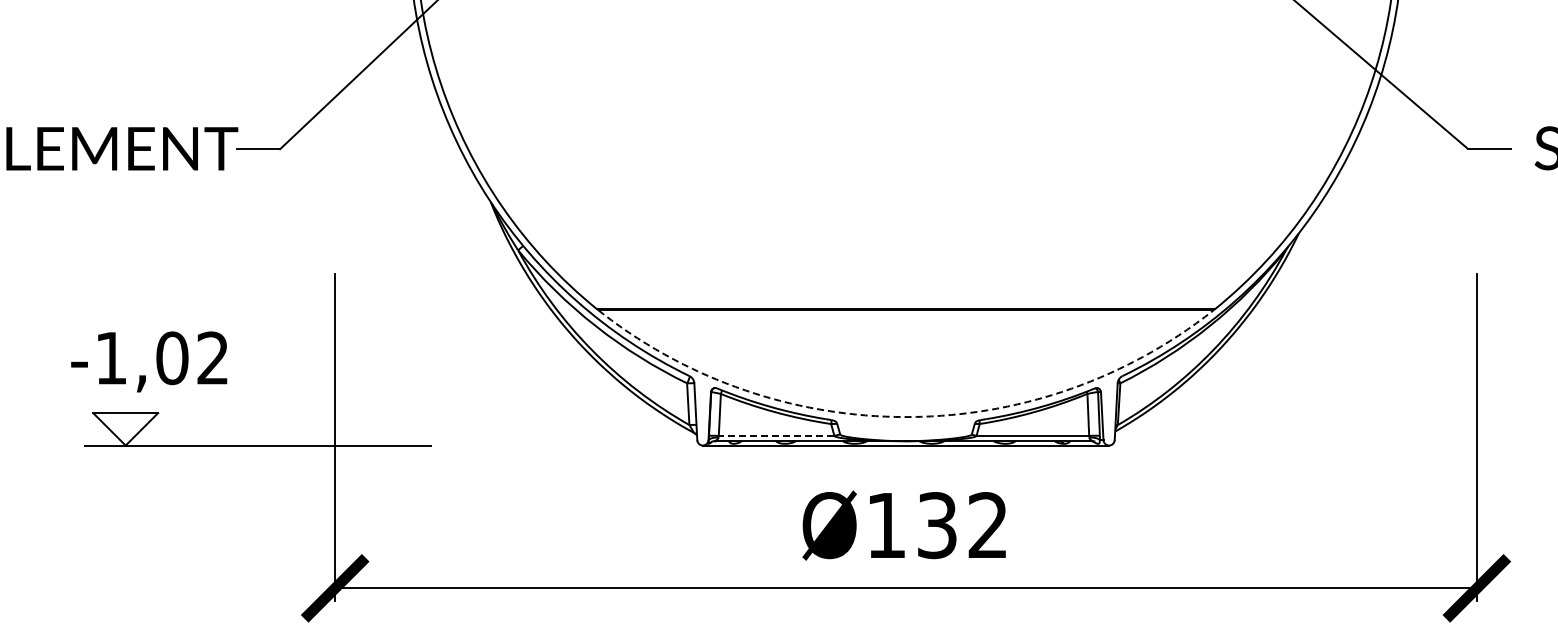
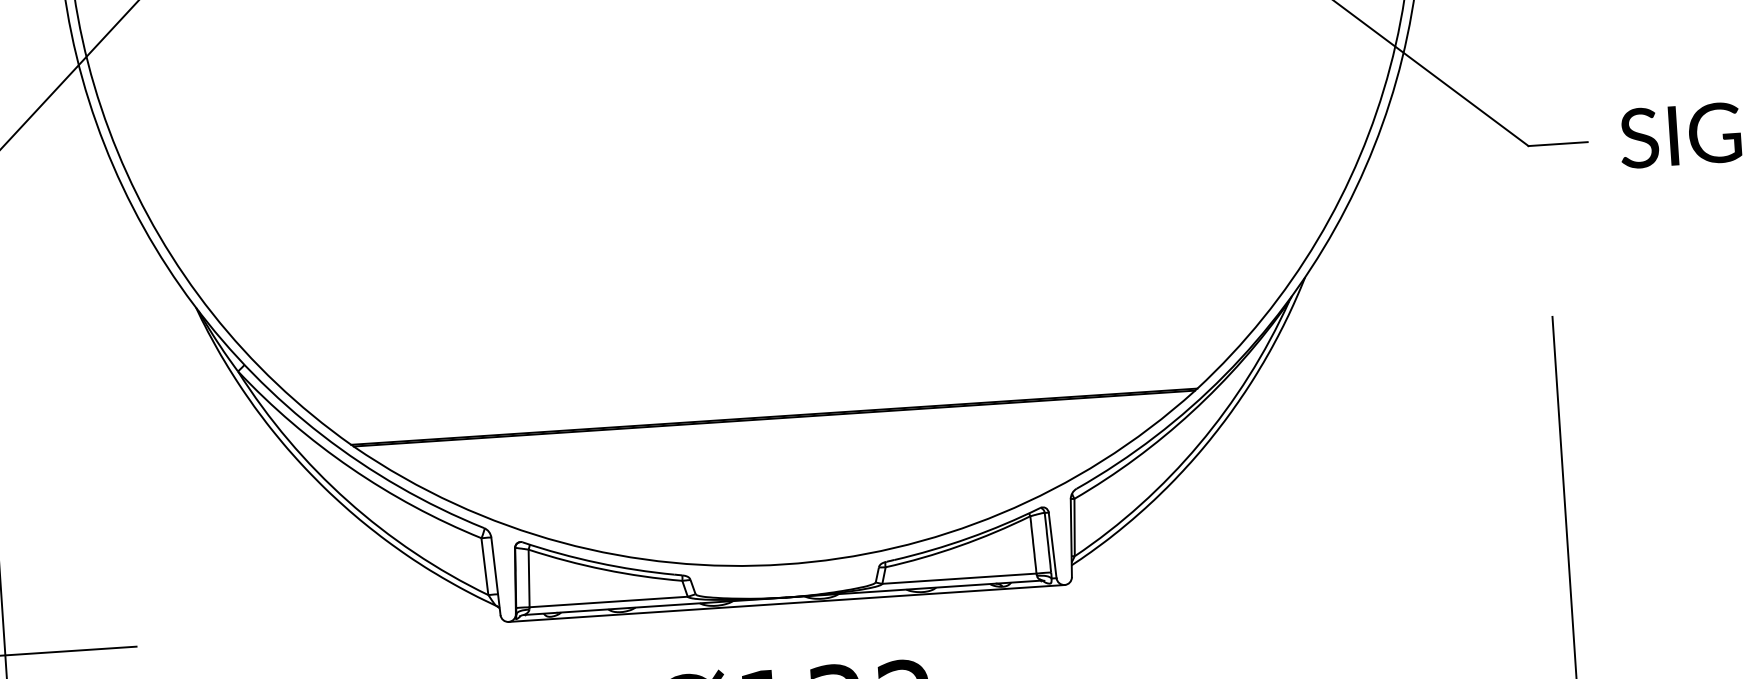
arc: (906, 417) -> (784, 565), dashed -> solid
line: (776, 435) -> (608, 601), dashed -> solid

